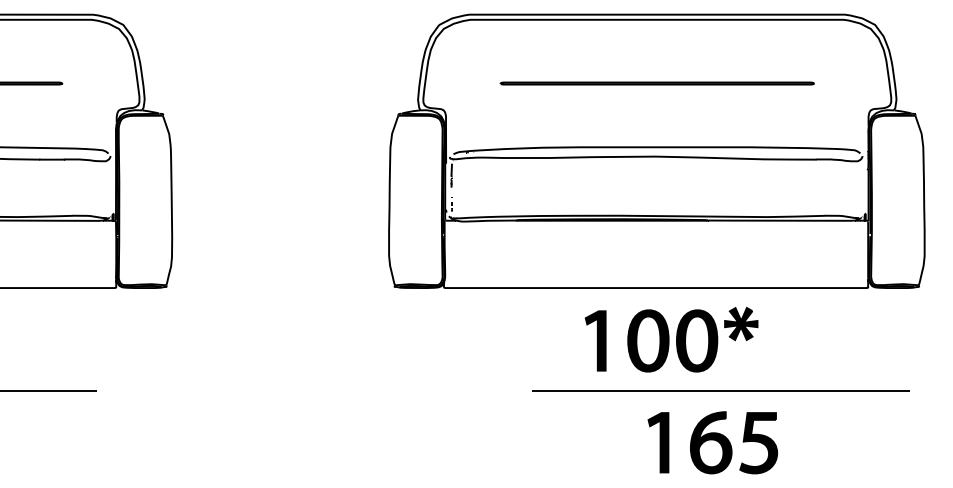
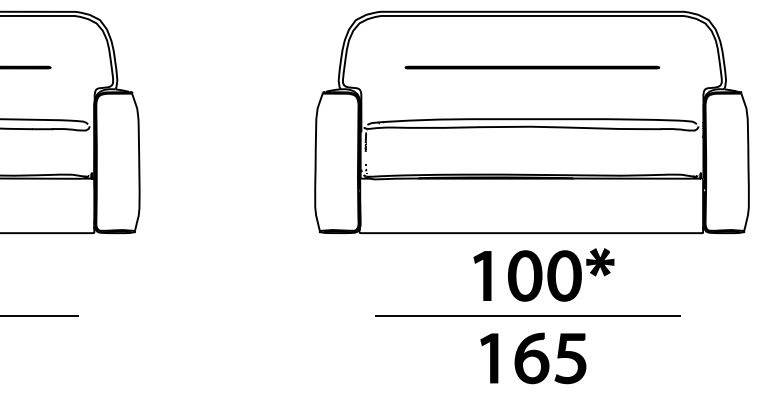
line: (720, 389) -> (527, 315), moved
part: (713, 442) -> (533, 358), moved

